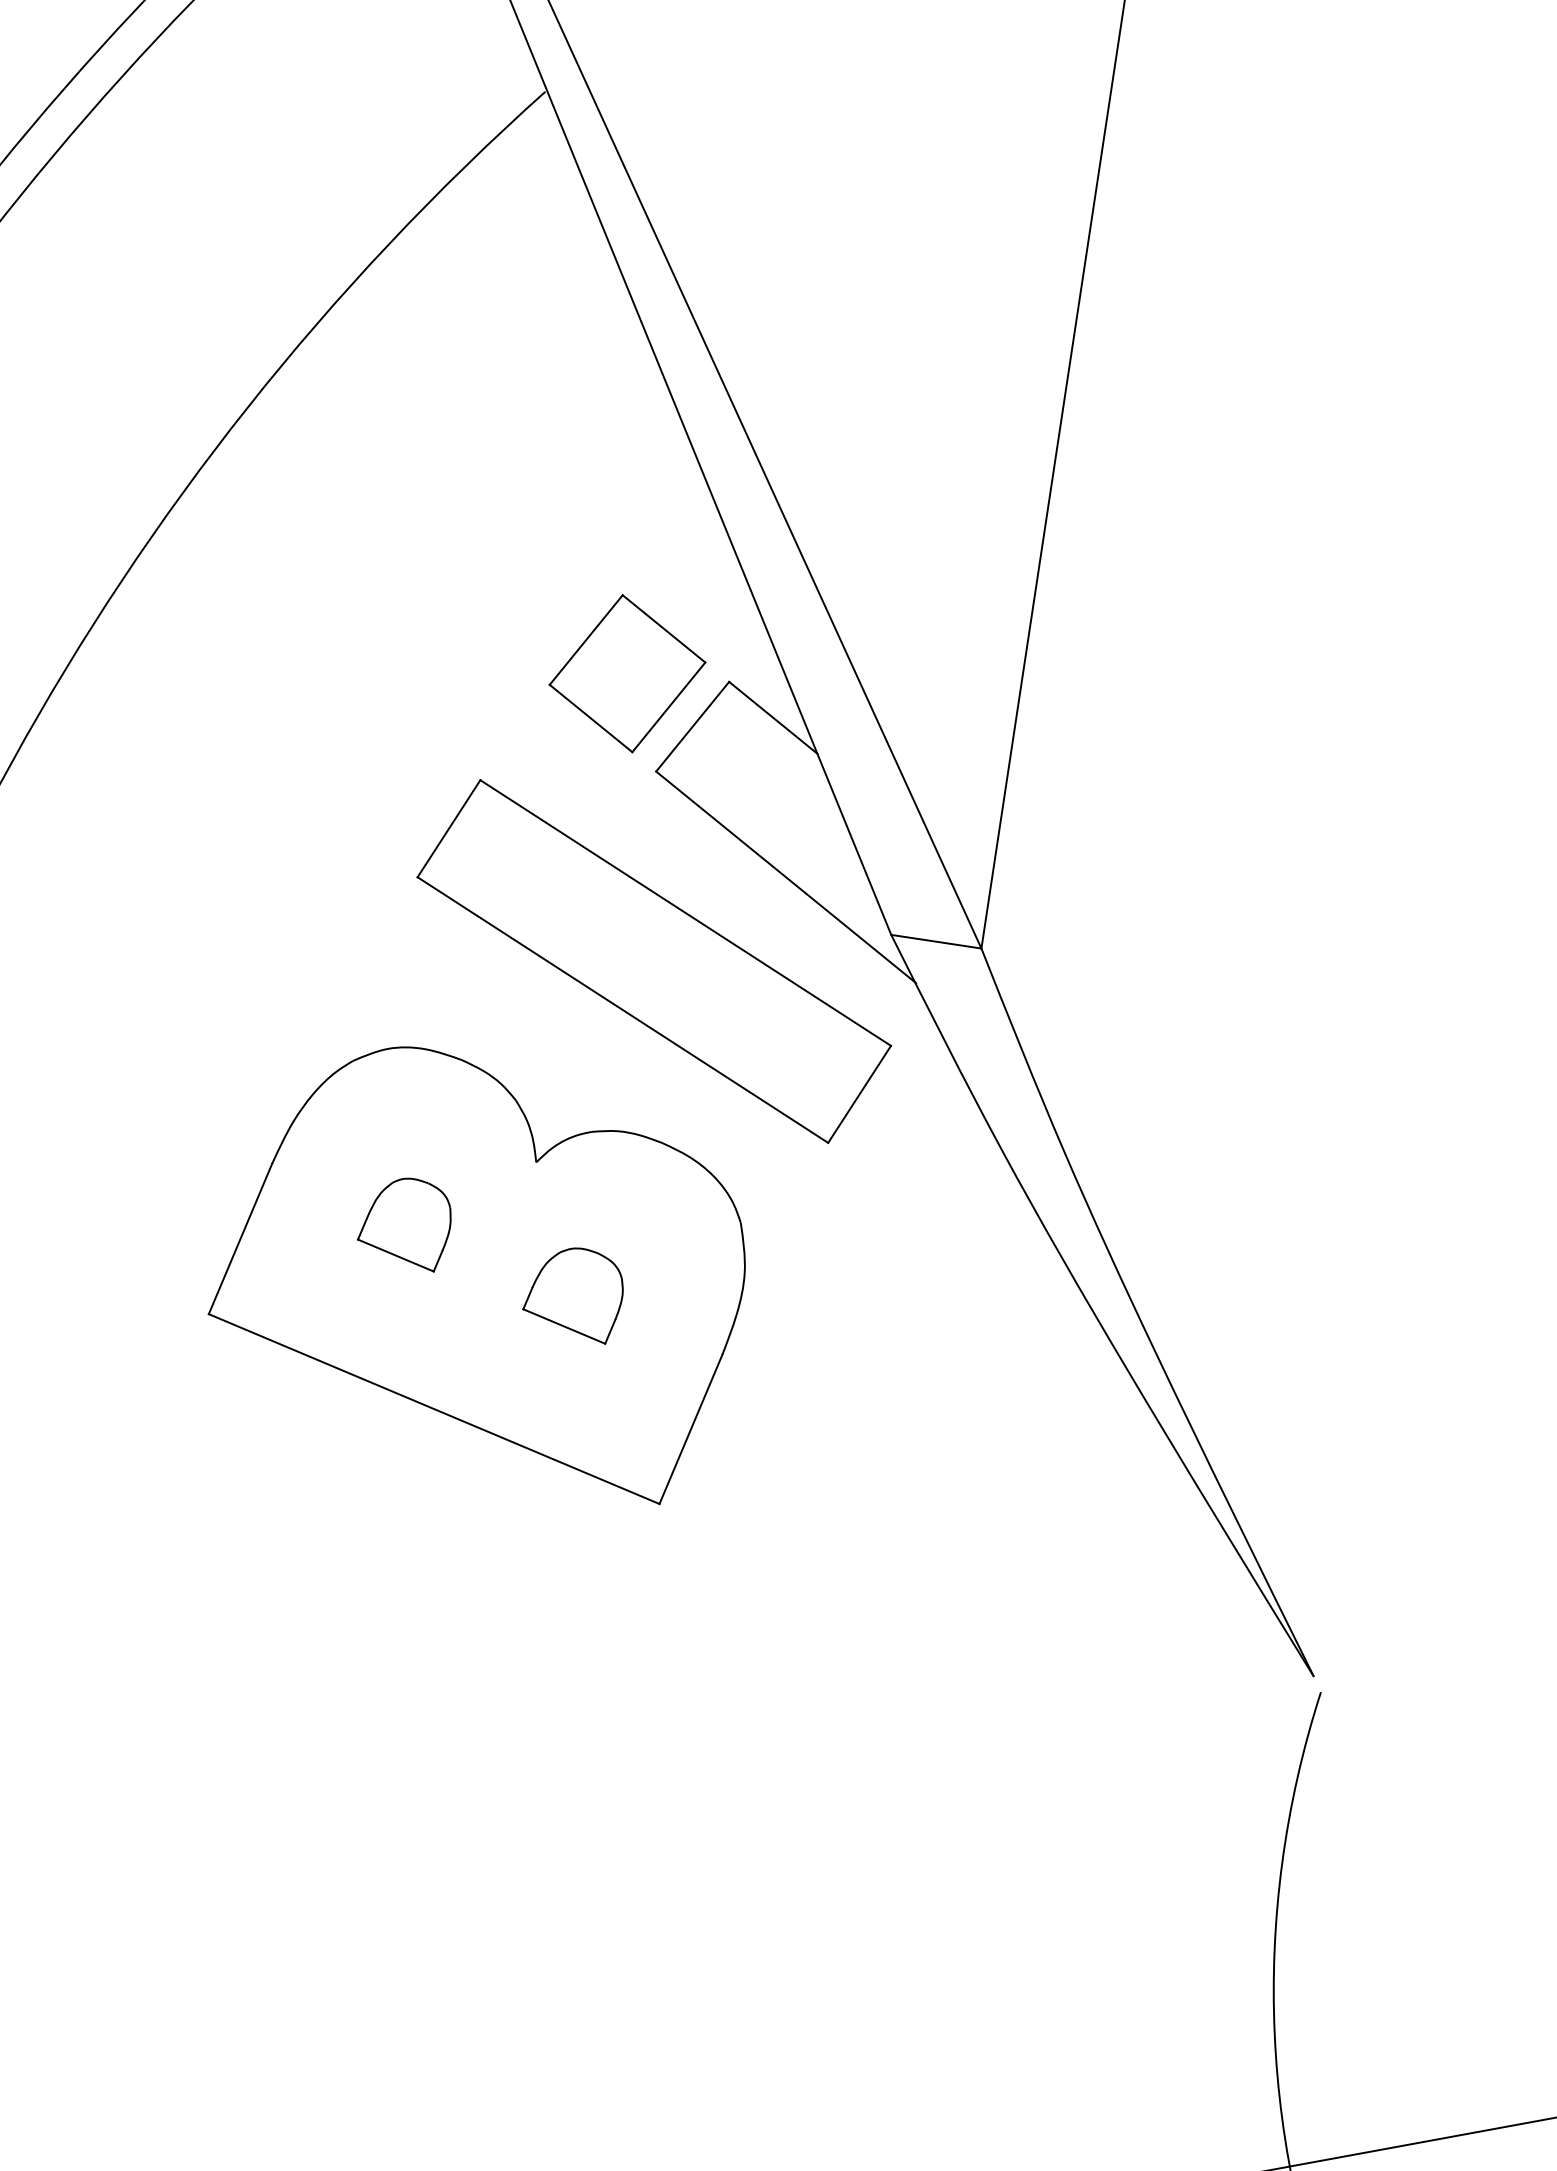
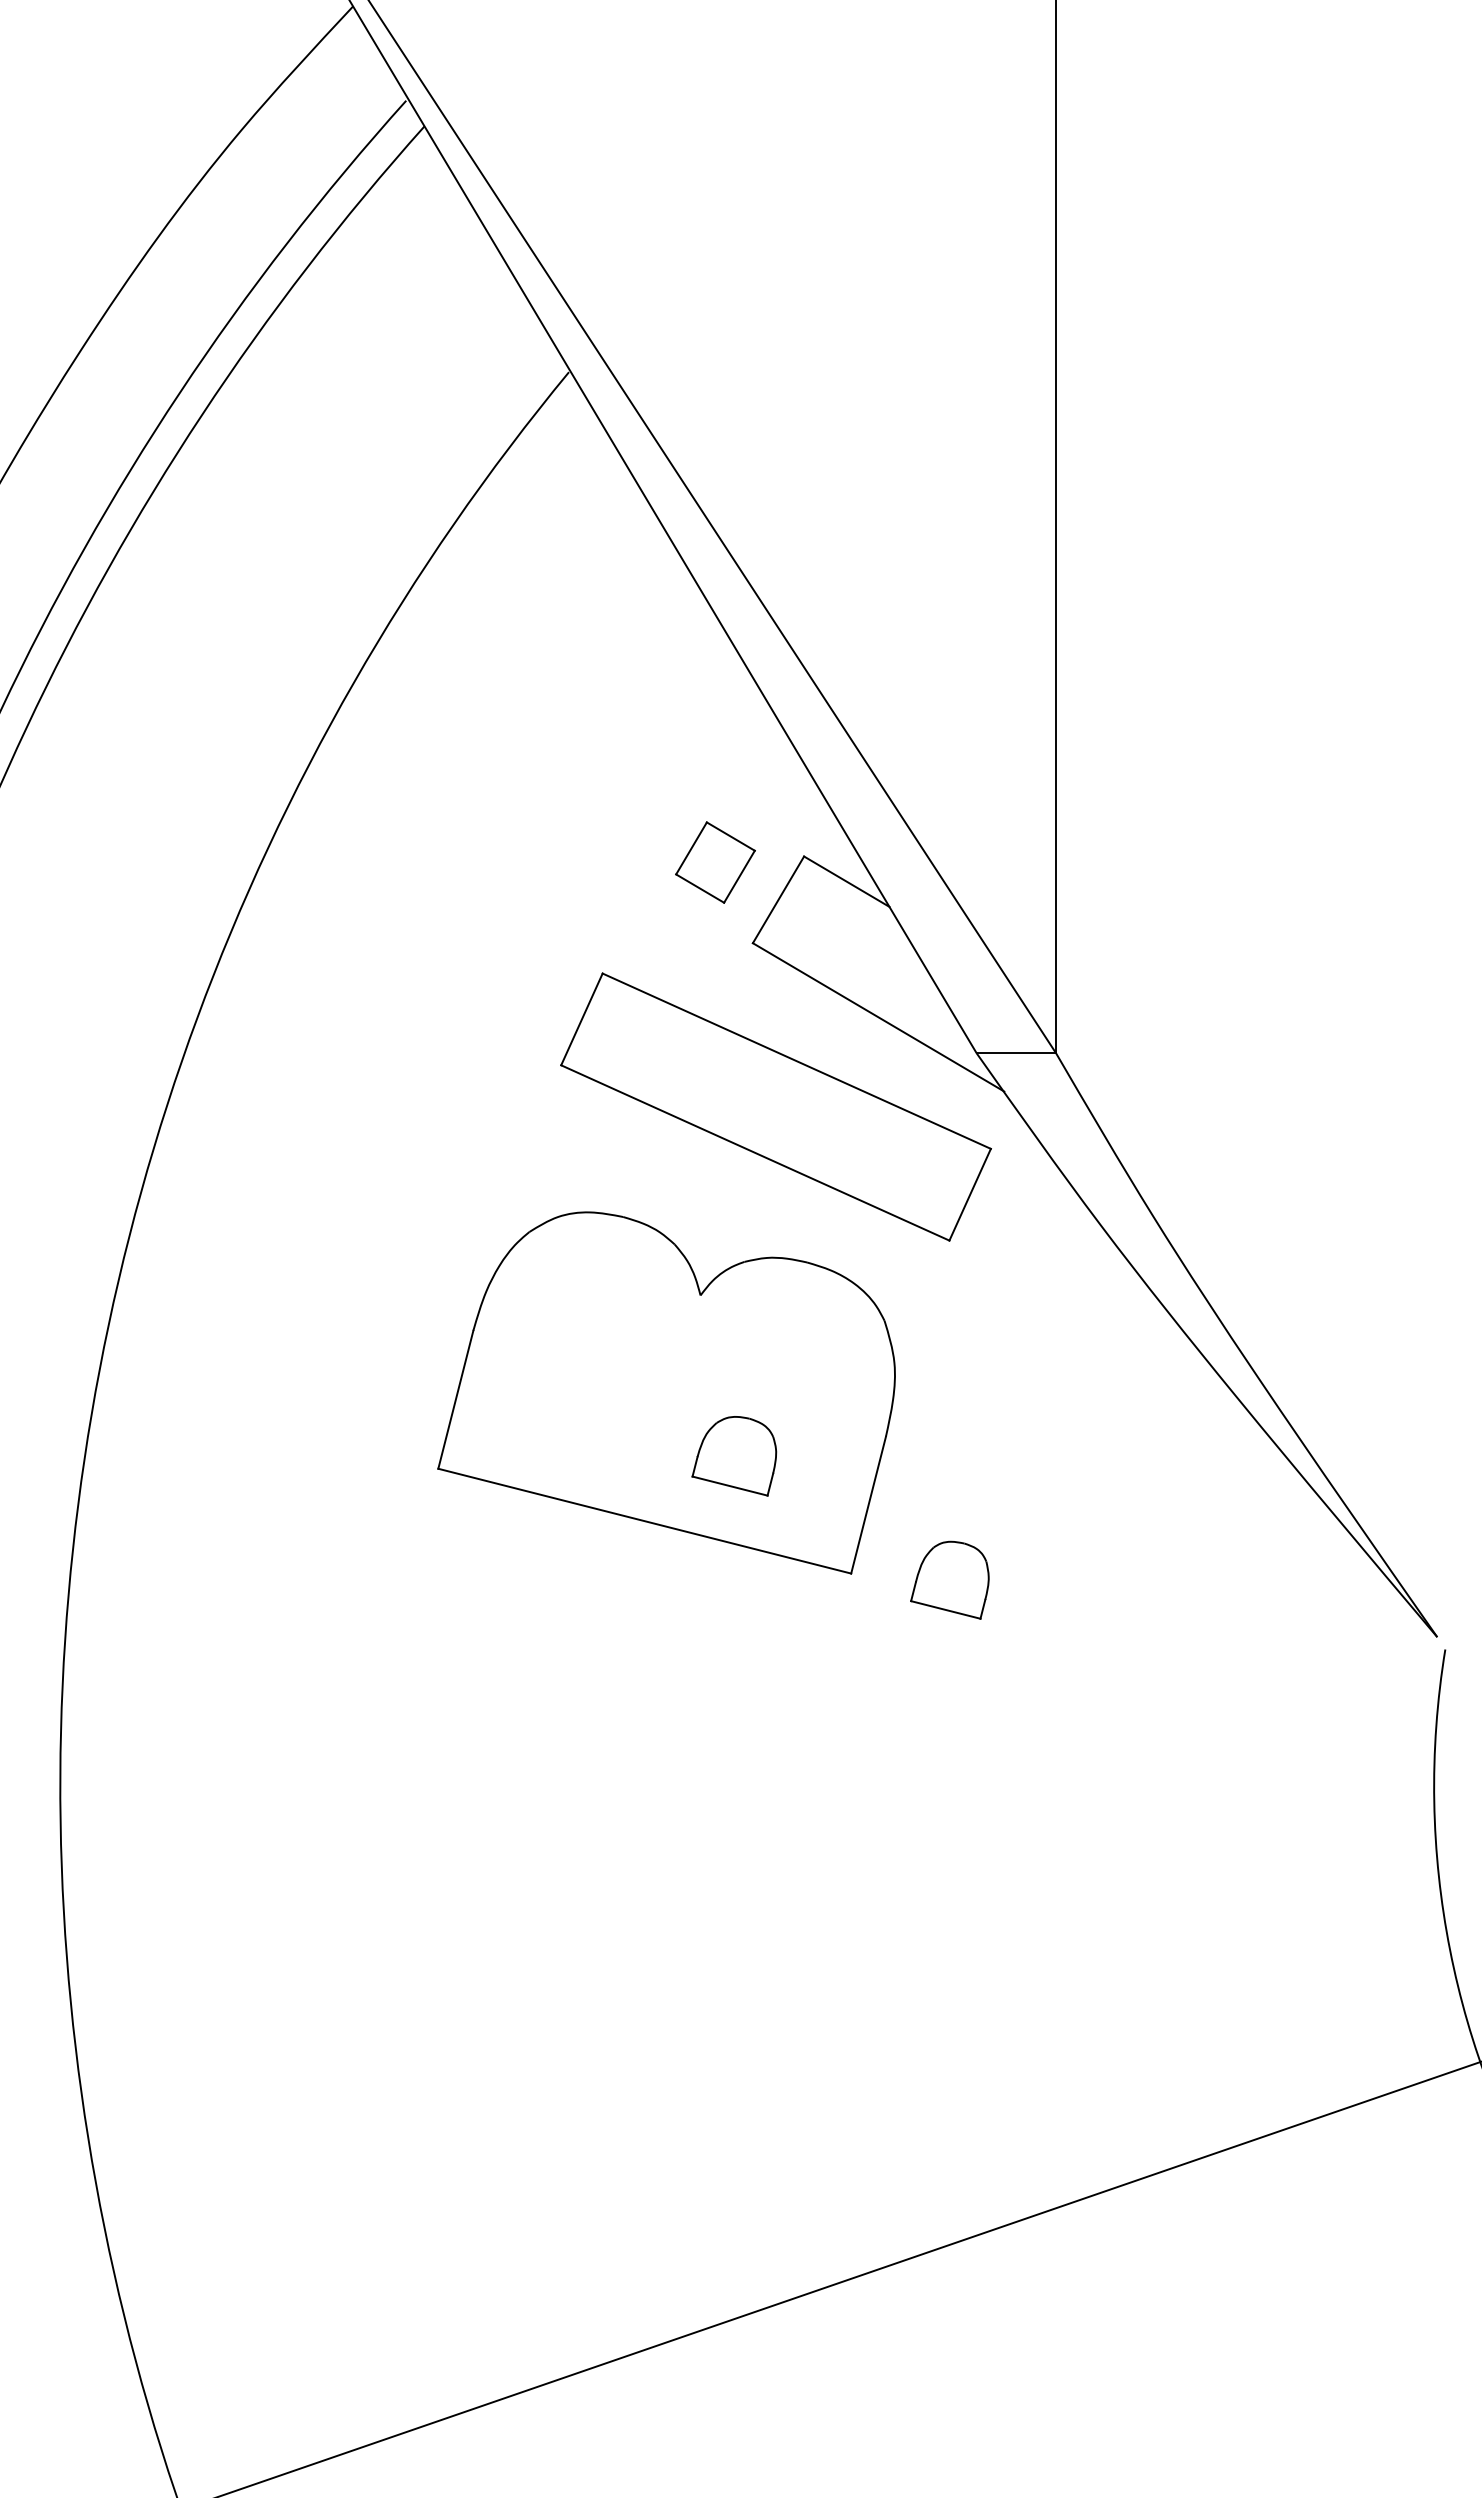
part: (627, 673) -> (715, 862), size x0.6
part: (405, 1221) -> (949, 1579), moved
part: (574, 1293) -> (734, 1456), moved

